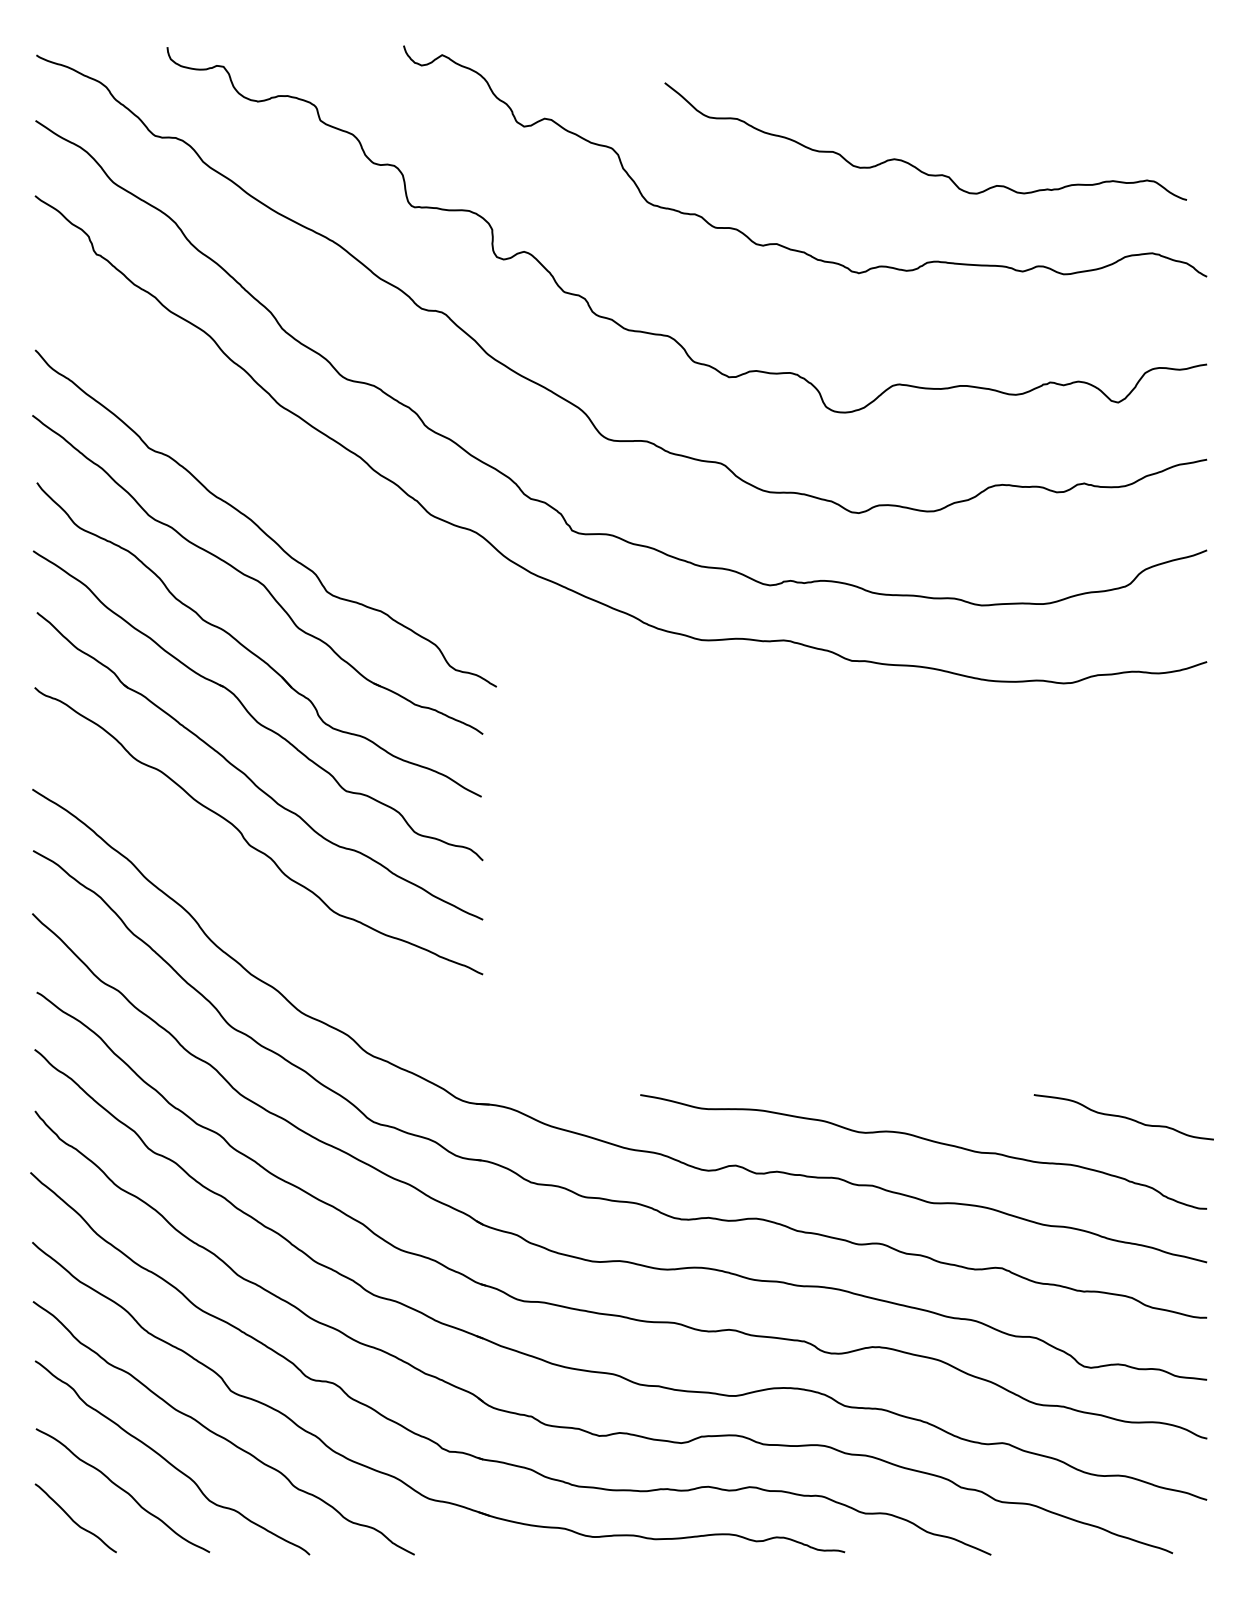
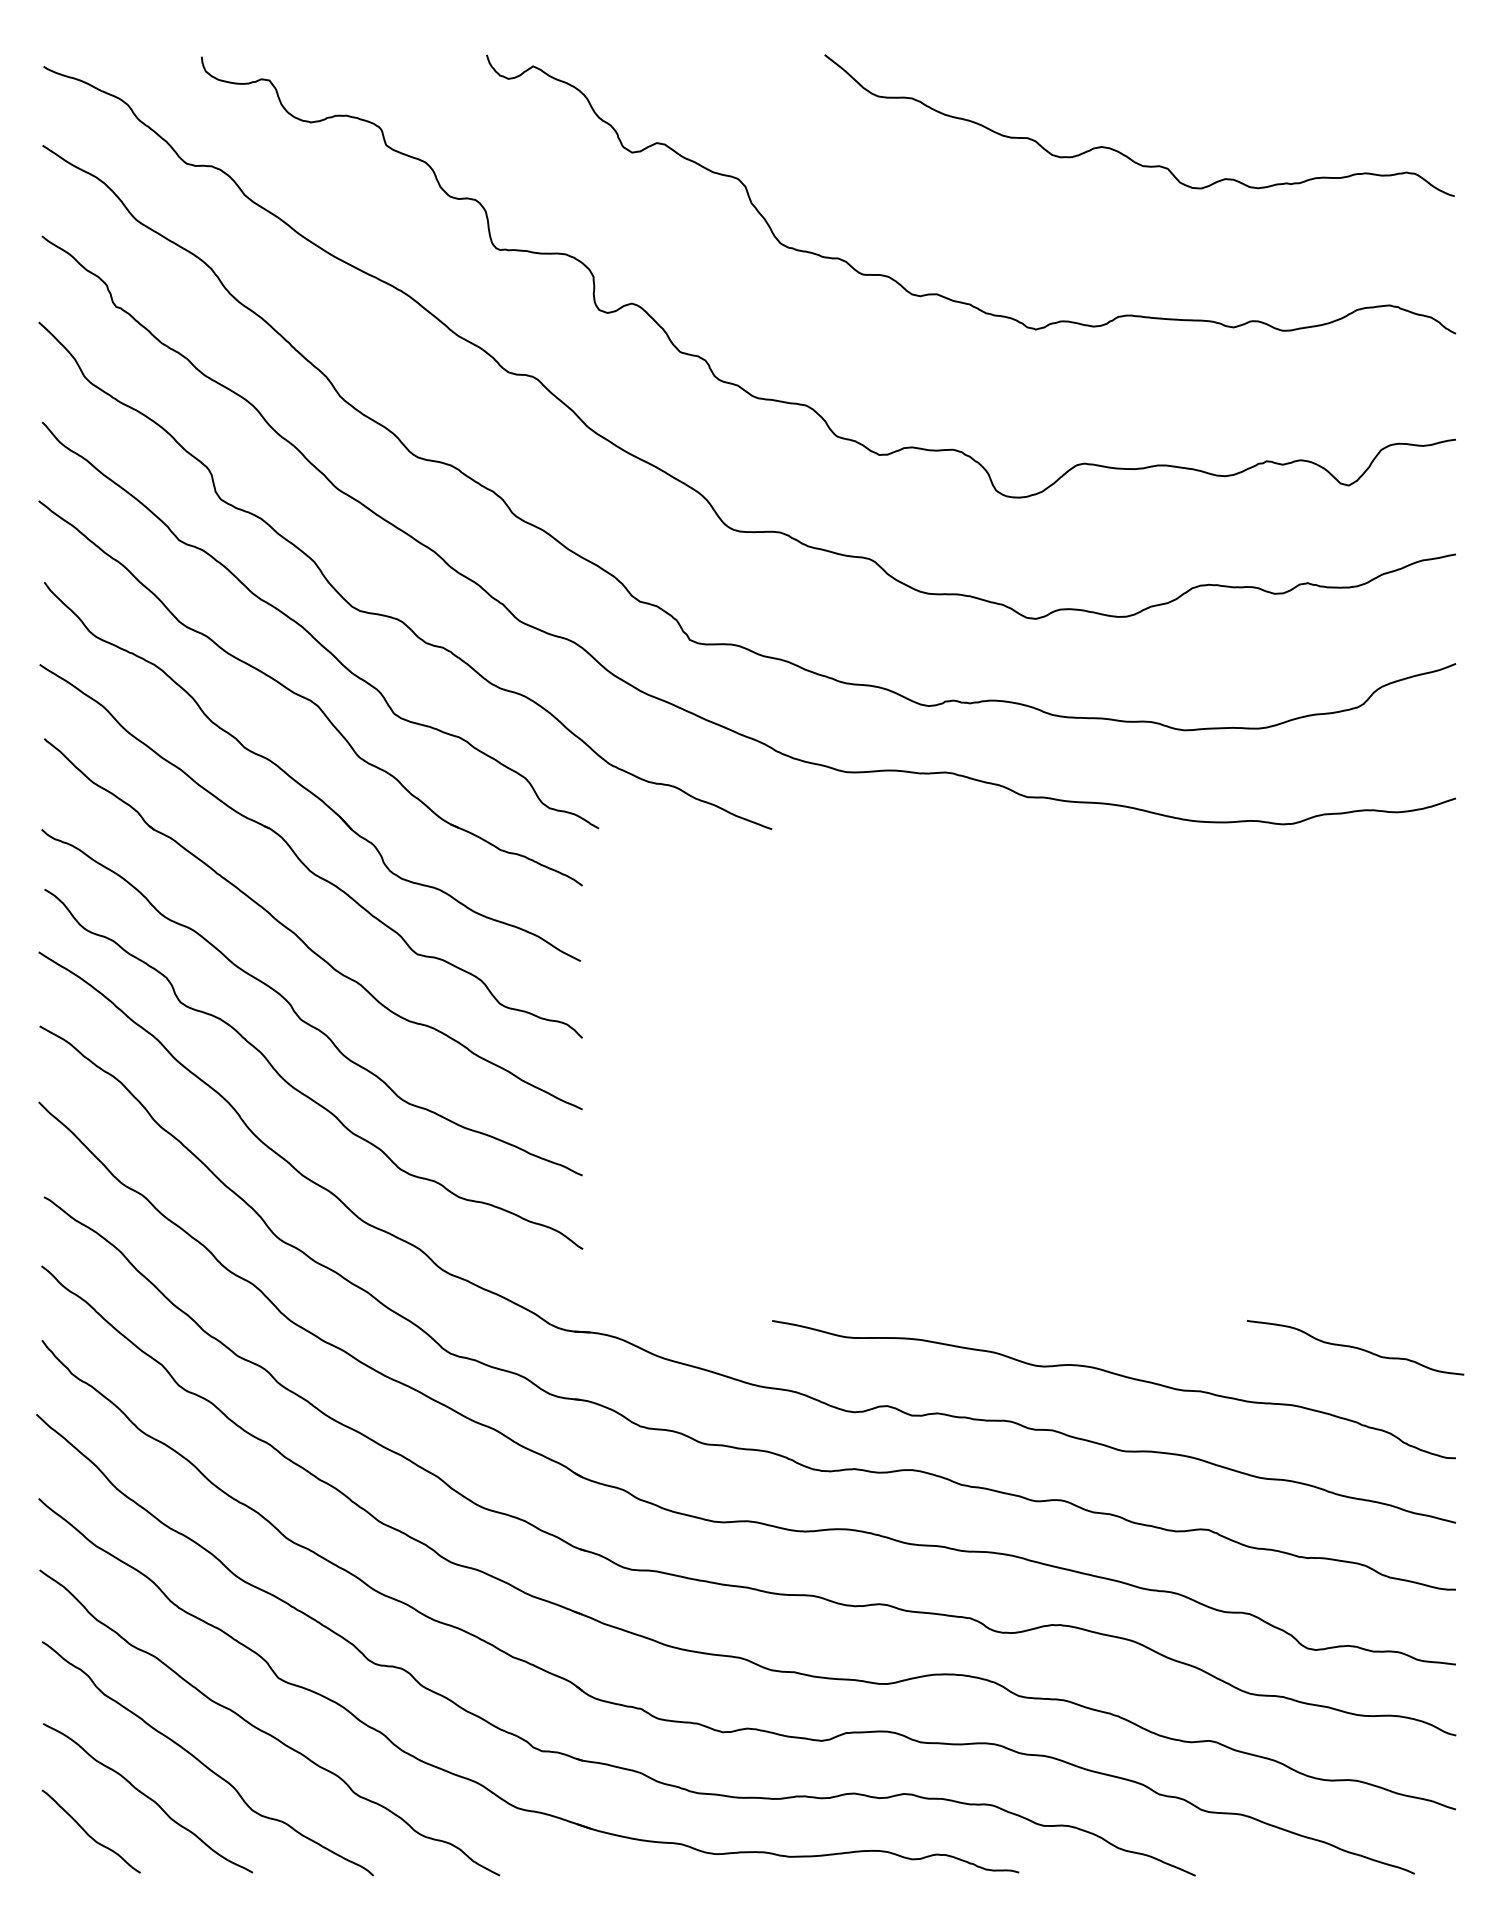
curve: (914, 165) -> (1125, 154), moved
curve: (325, 511) -> (392, 616), added
curve: (250, 904) -> (301, 1091), added

